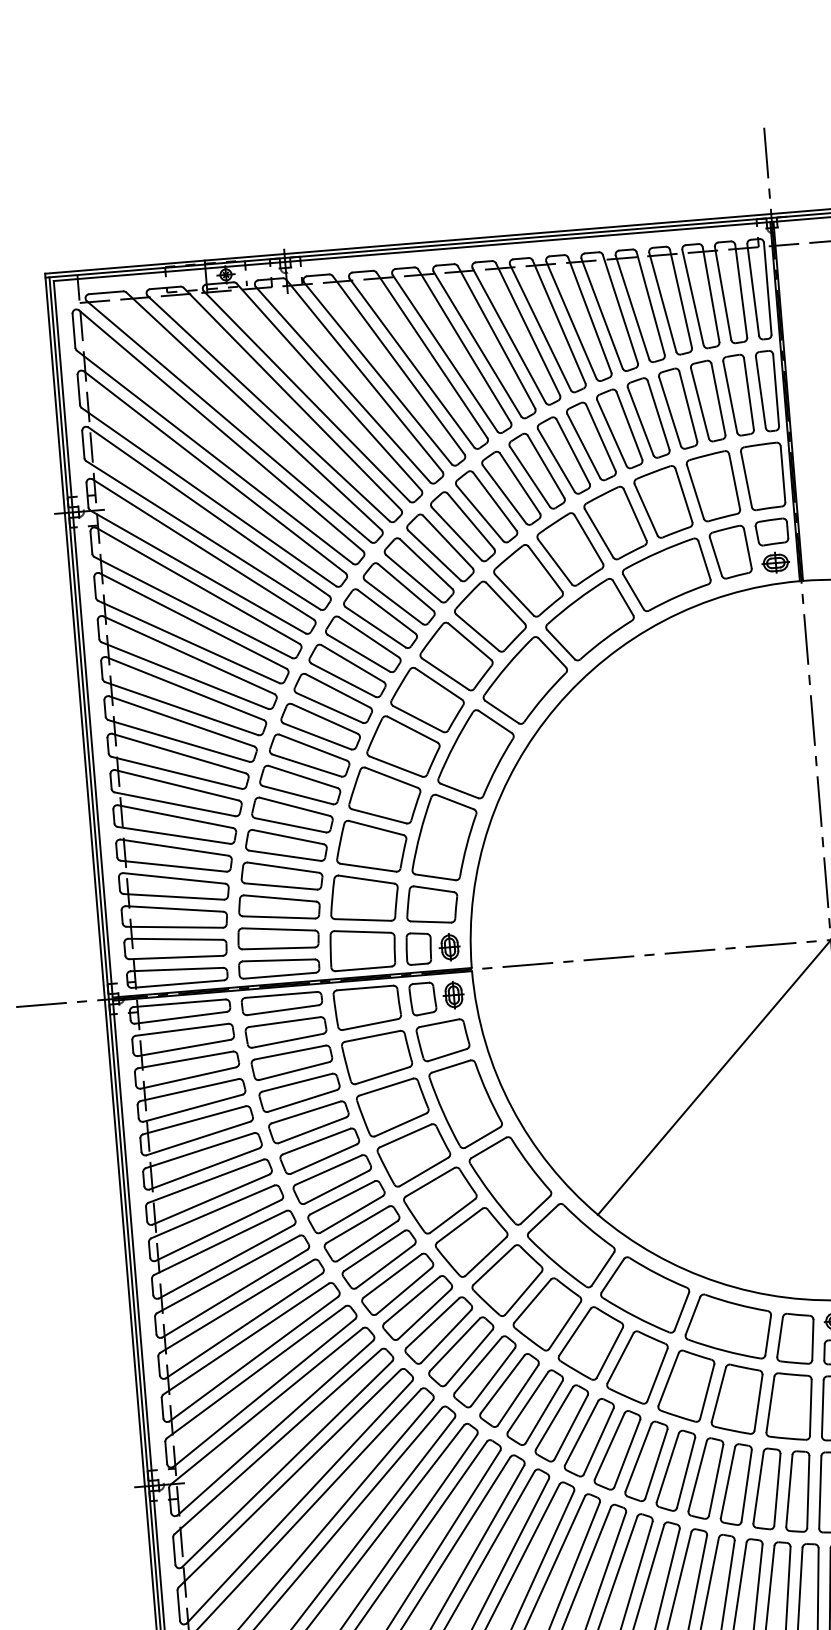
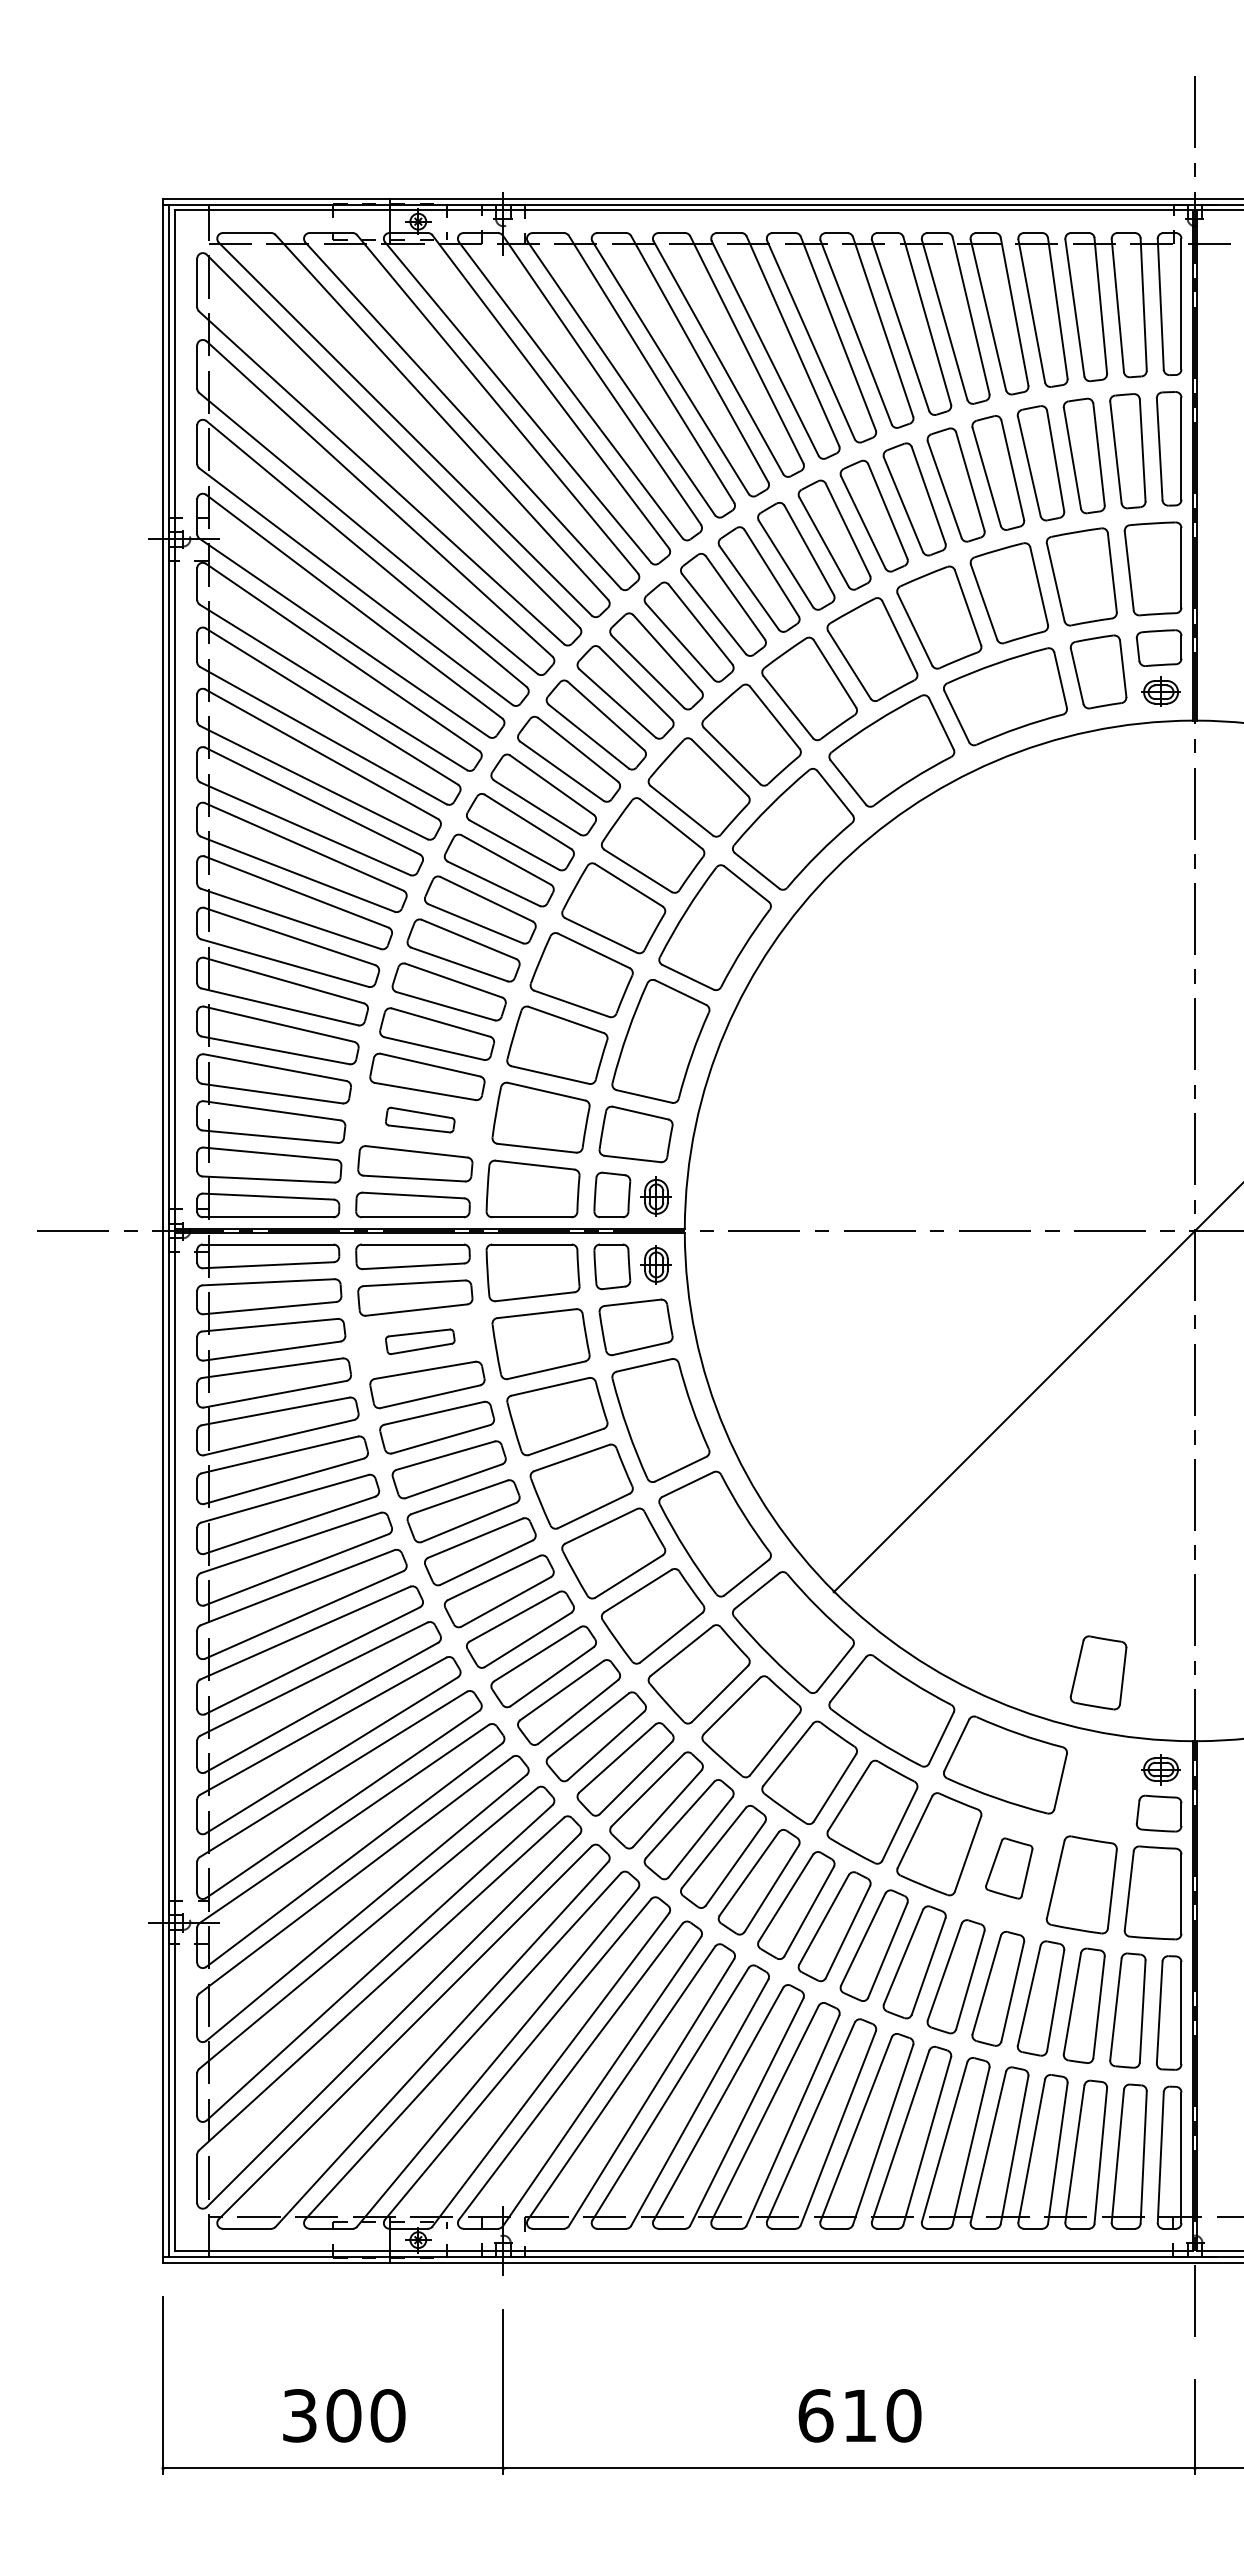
part: (279, 906) -> (420, 1119), size x0.6
part: (292, 1062) -> (420, 1341), size x0.6
part: (795, 1338) -> (1098, 1672), moved
part: (736, 1399) -> (1008, 1868), size x0.6

